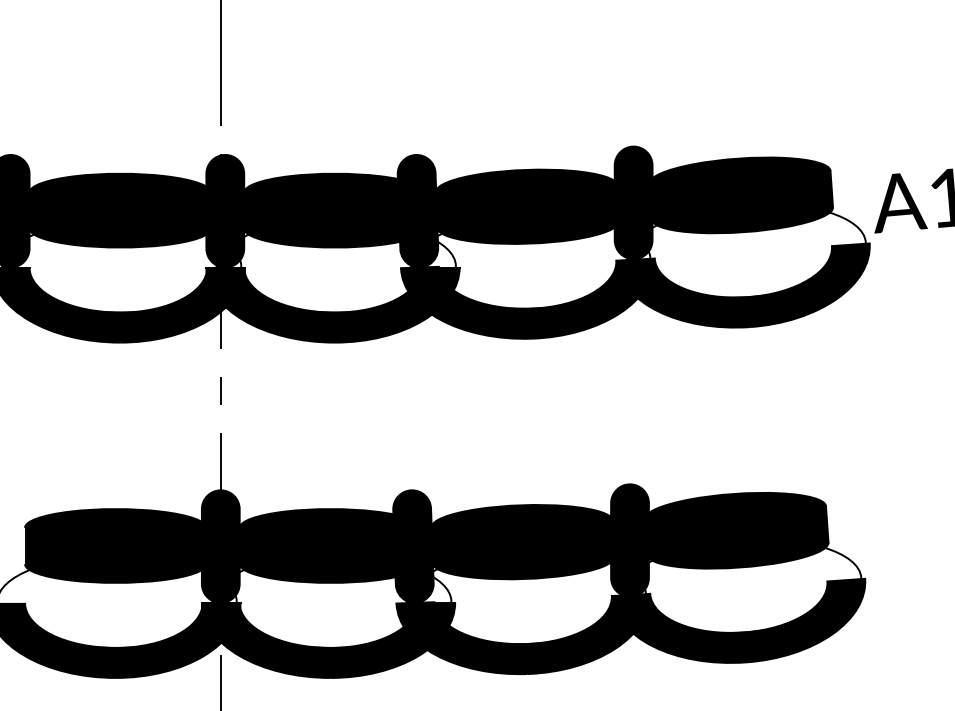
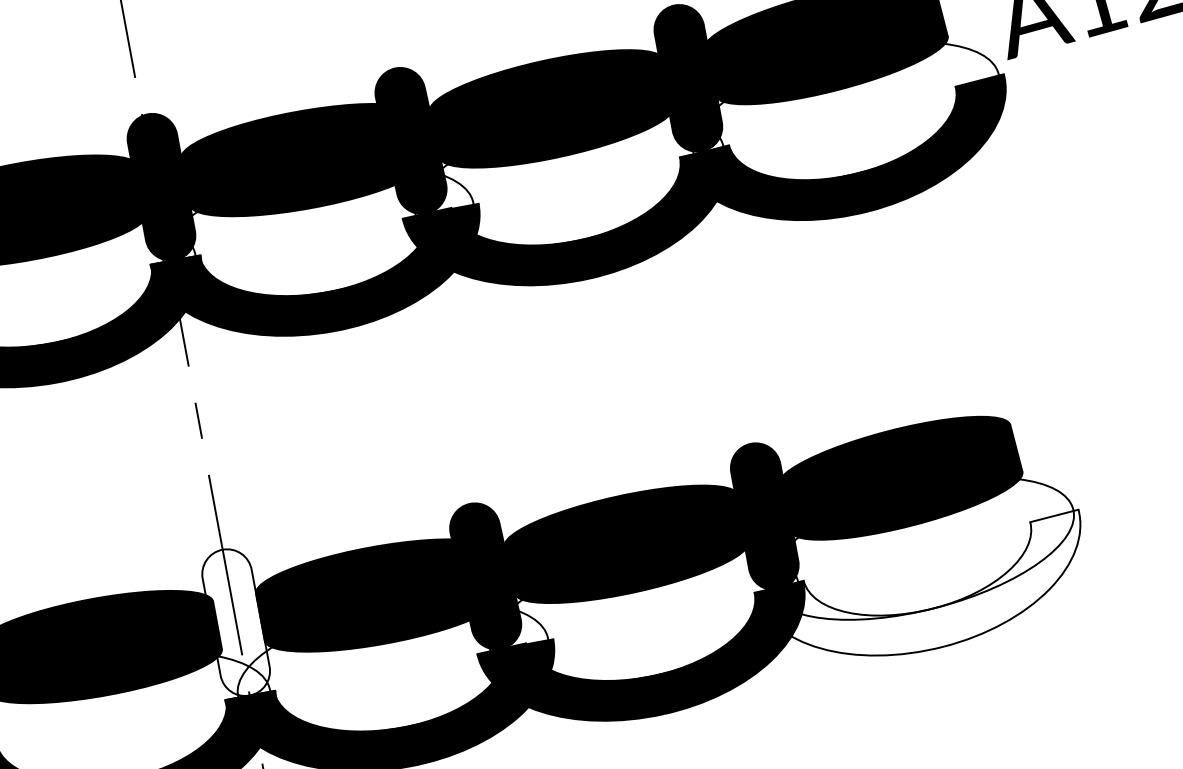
fill: (220, 546) -> (235, 622), removed
fill: (738, 620) -> (924, 594), removed

